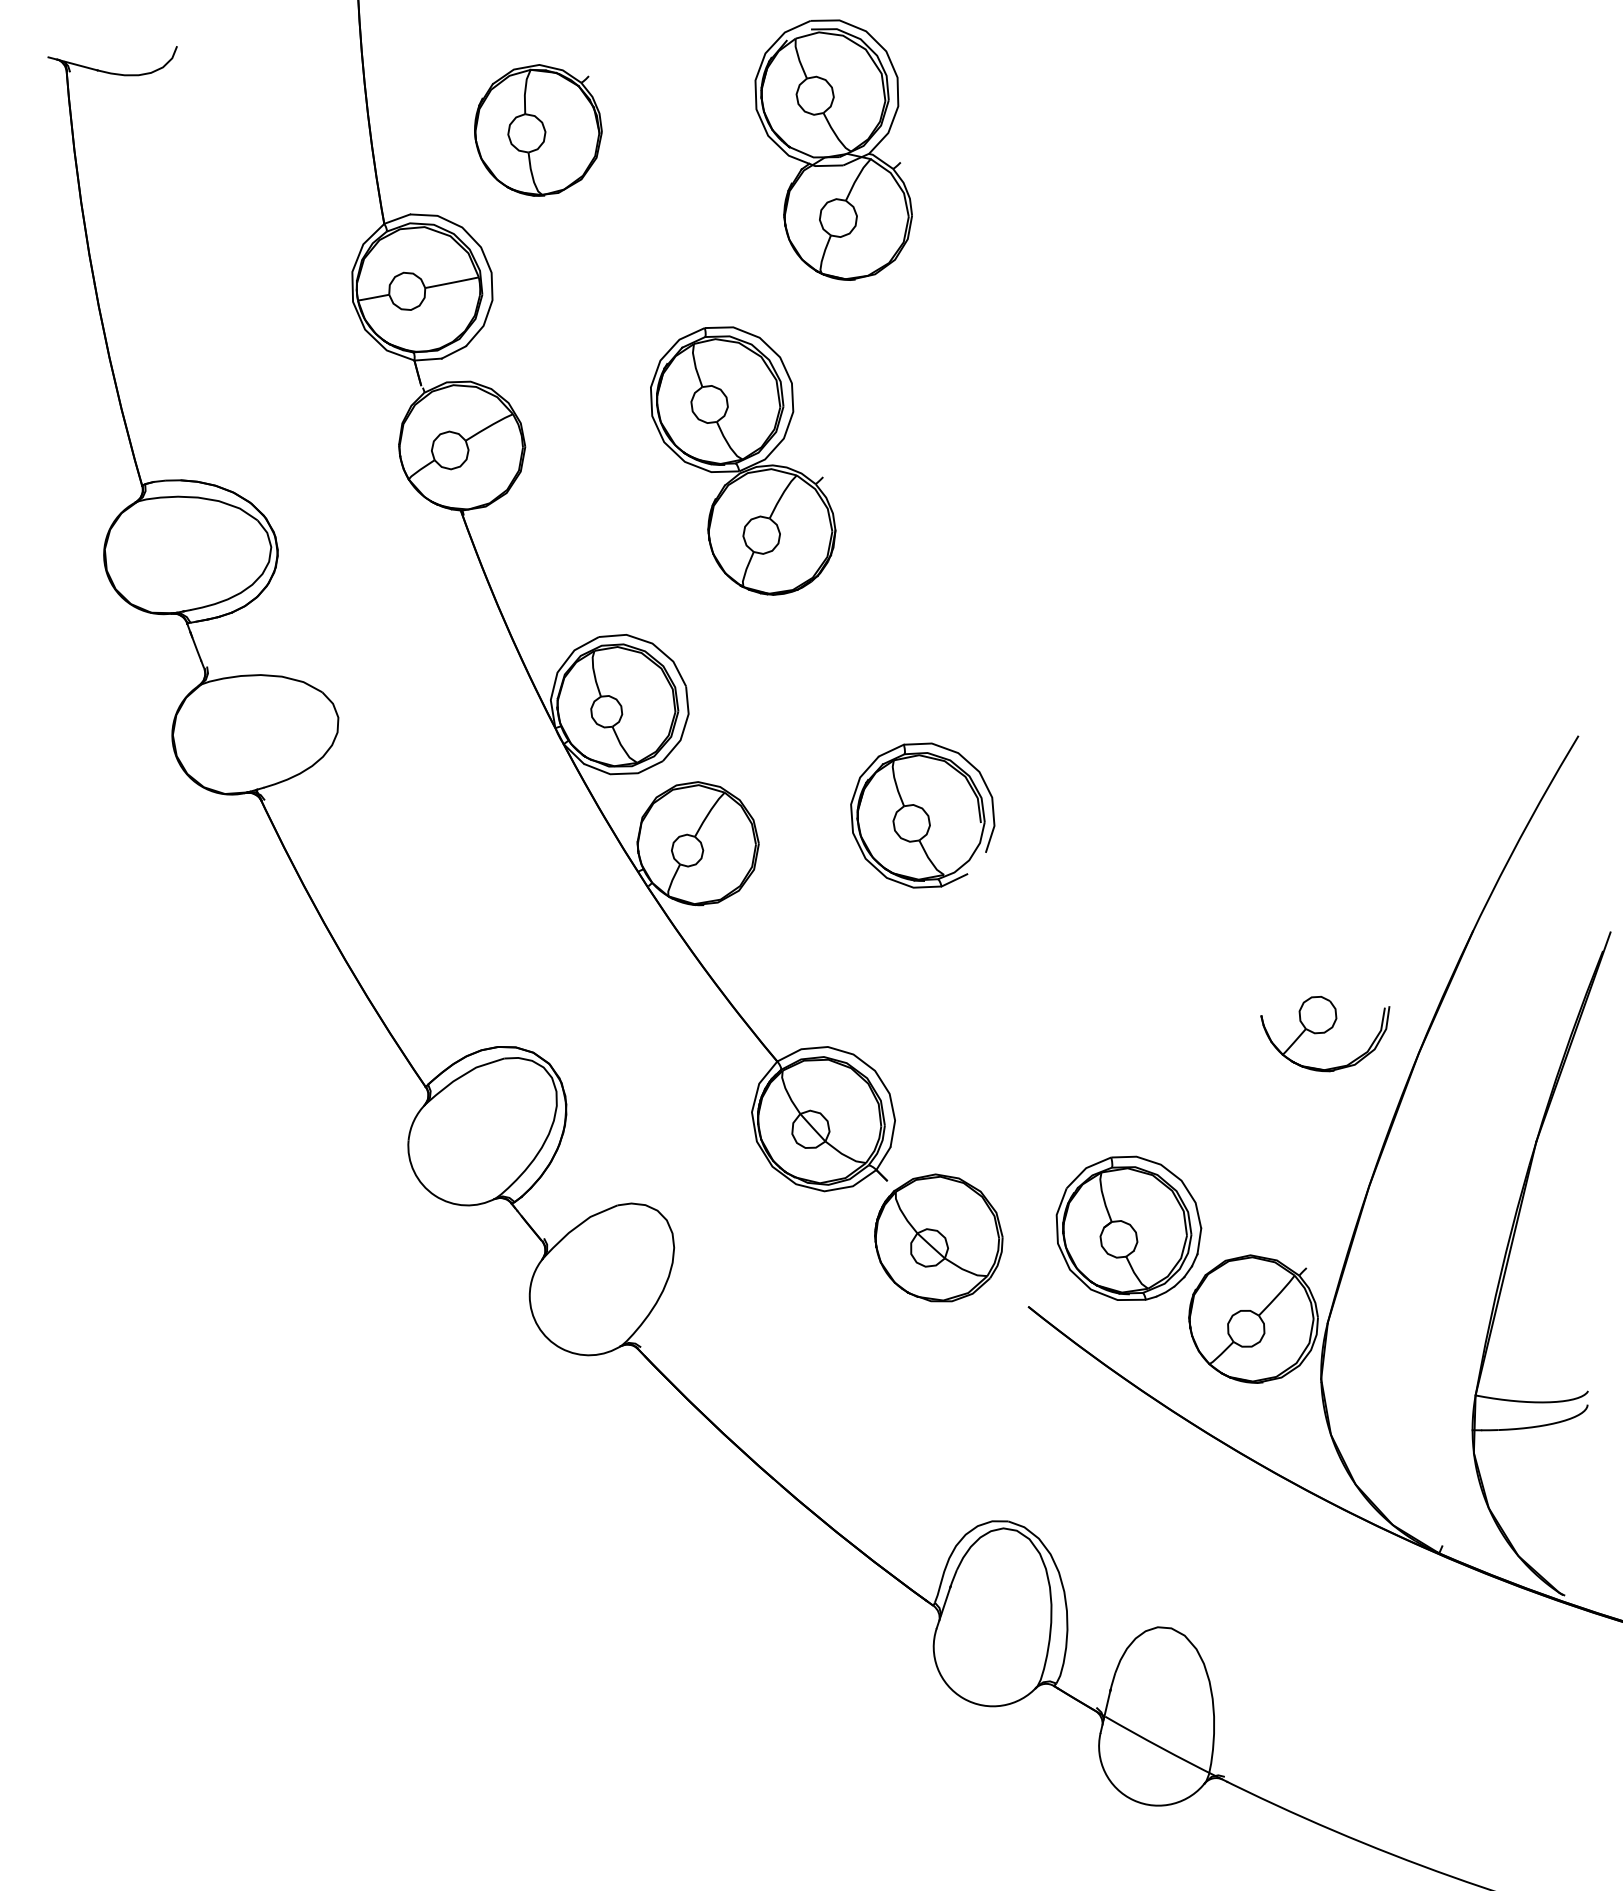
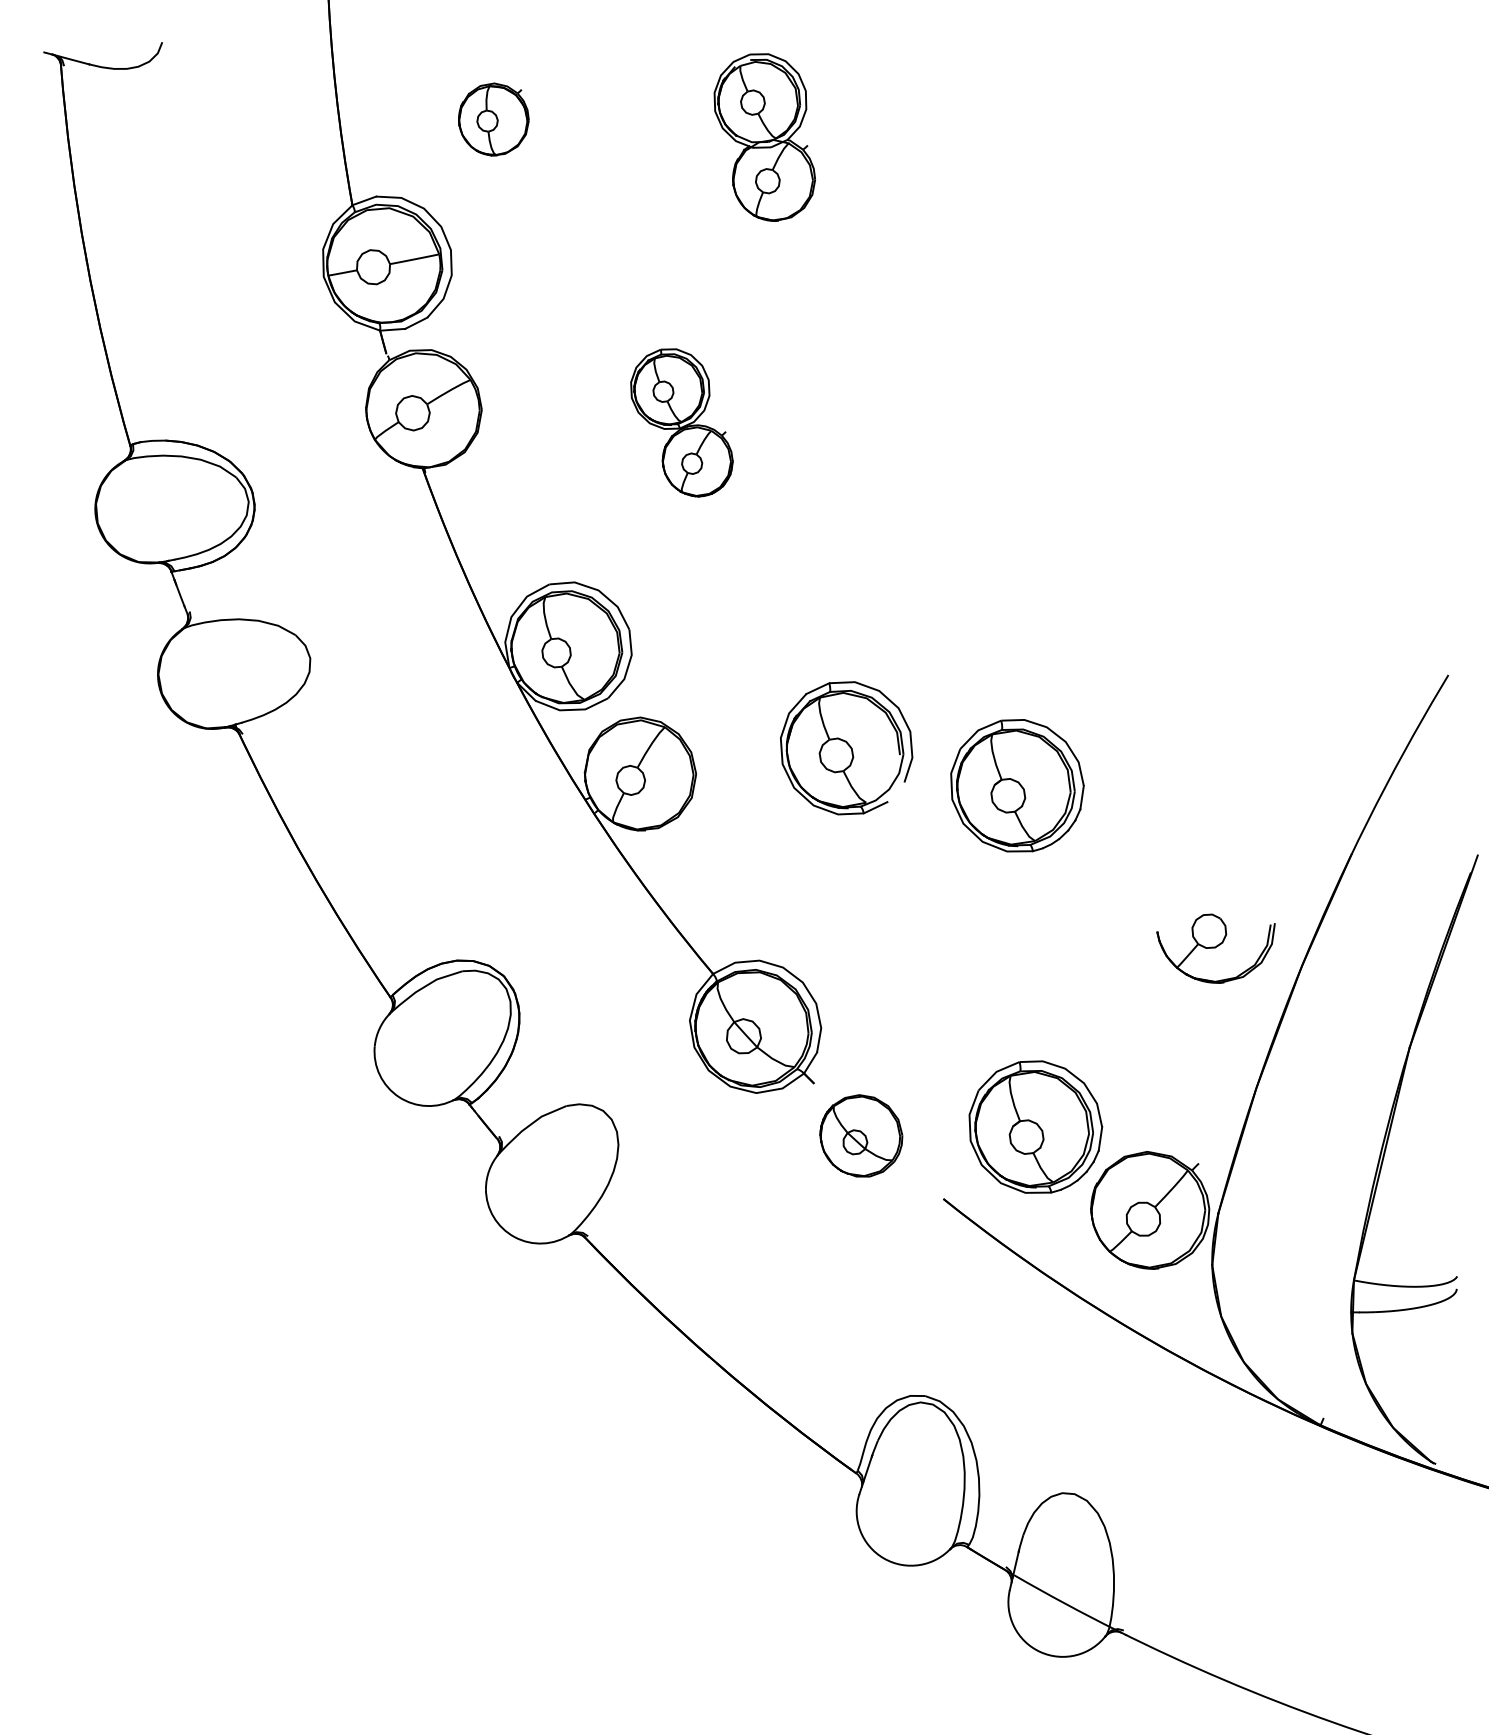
part: (538, 130) -> (493, 119), size x0.6
part: (833, 149) -> (764, 137), size x0.7
part: (743, 460) -> (682, 422), size x0.6
part: (1108, 855) -> (1017, 784), added
part: (938, 1237) -> (861, 1135), size x0.7

